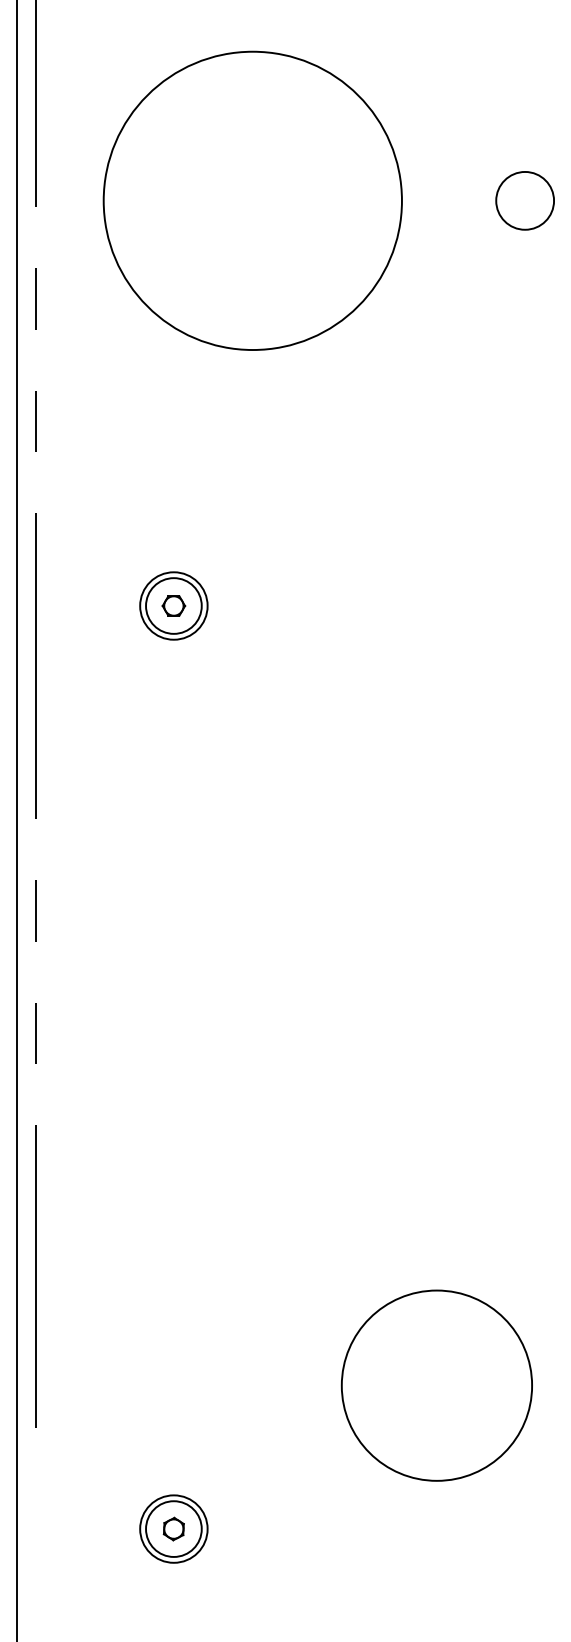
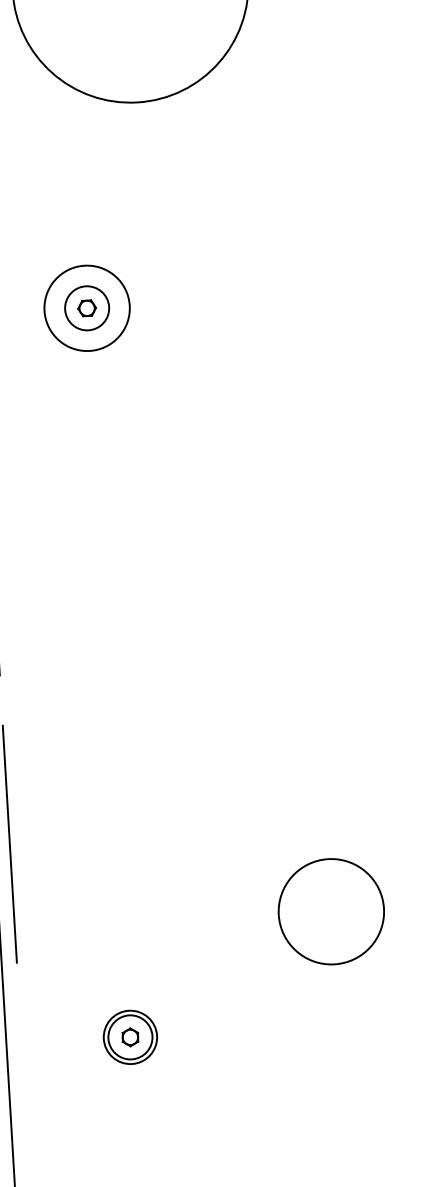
circle: (173, 605) -> (86, 307), size x1.6
circle: (436, 1385) -> (331, 911), size x0.7

